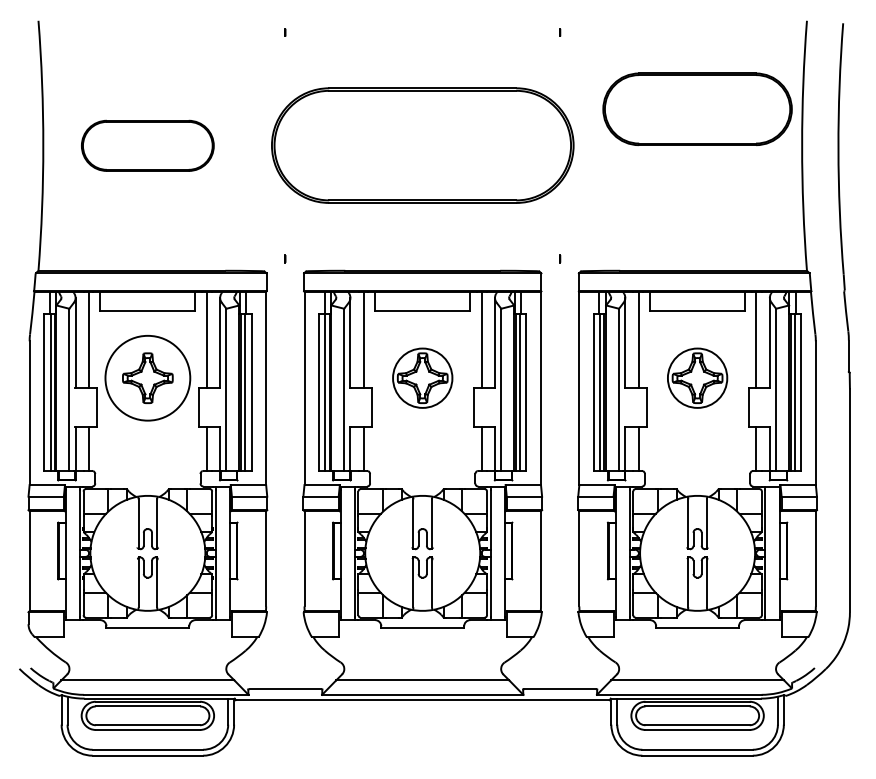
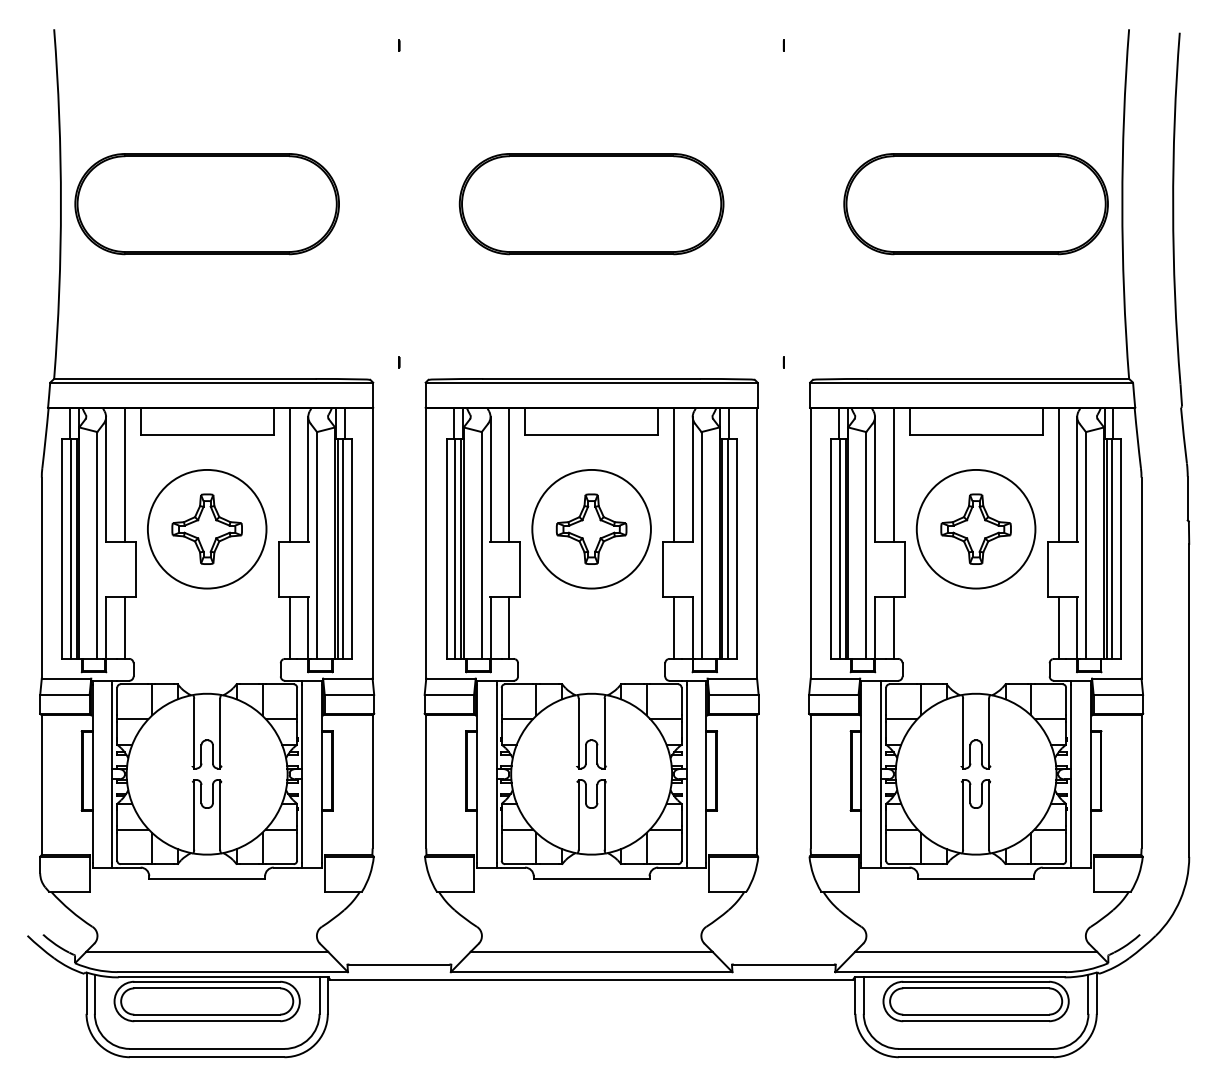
part: (697, 109) -> (975, 204), moved
part: (147, 146) -> (206, 204), size x1.43
part: (422, 146) -> (591, 204), size x0.62
circle: (422, 377) -> (591, 528), size x1.43
circle: (697, 377) -> (975, 528), size x1.43

